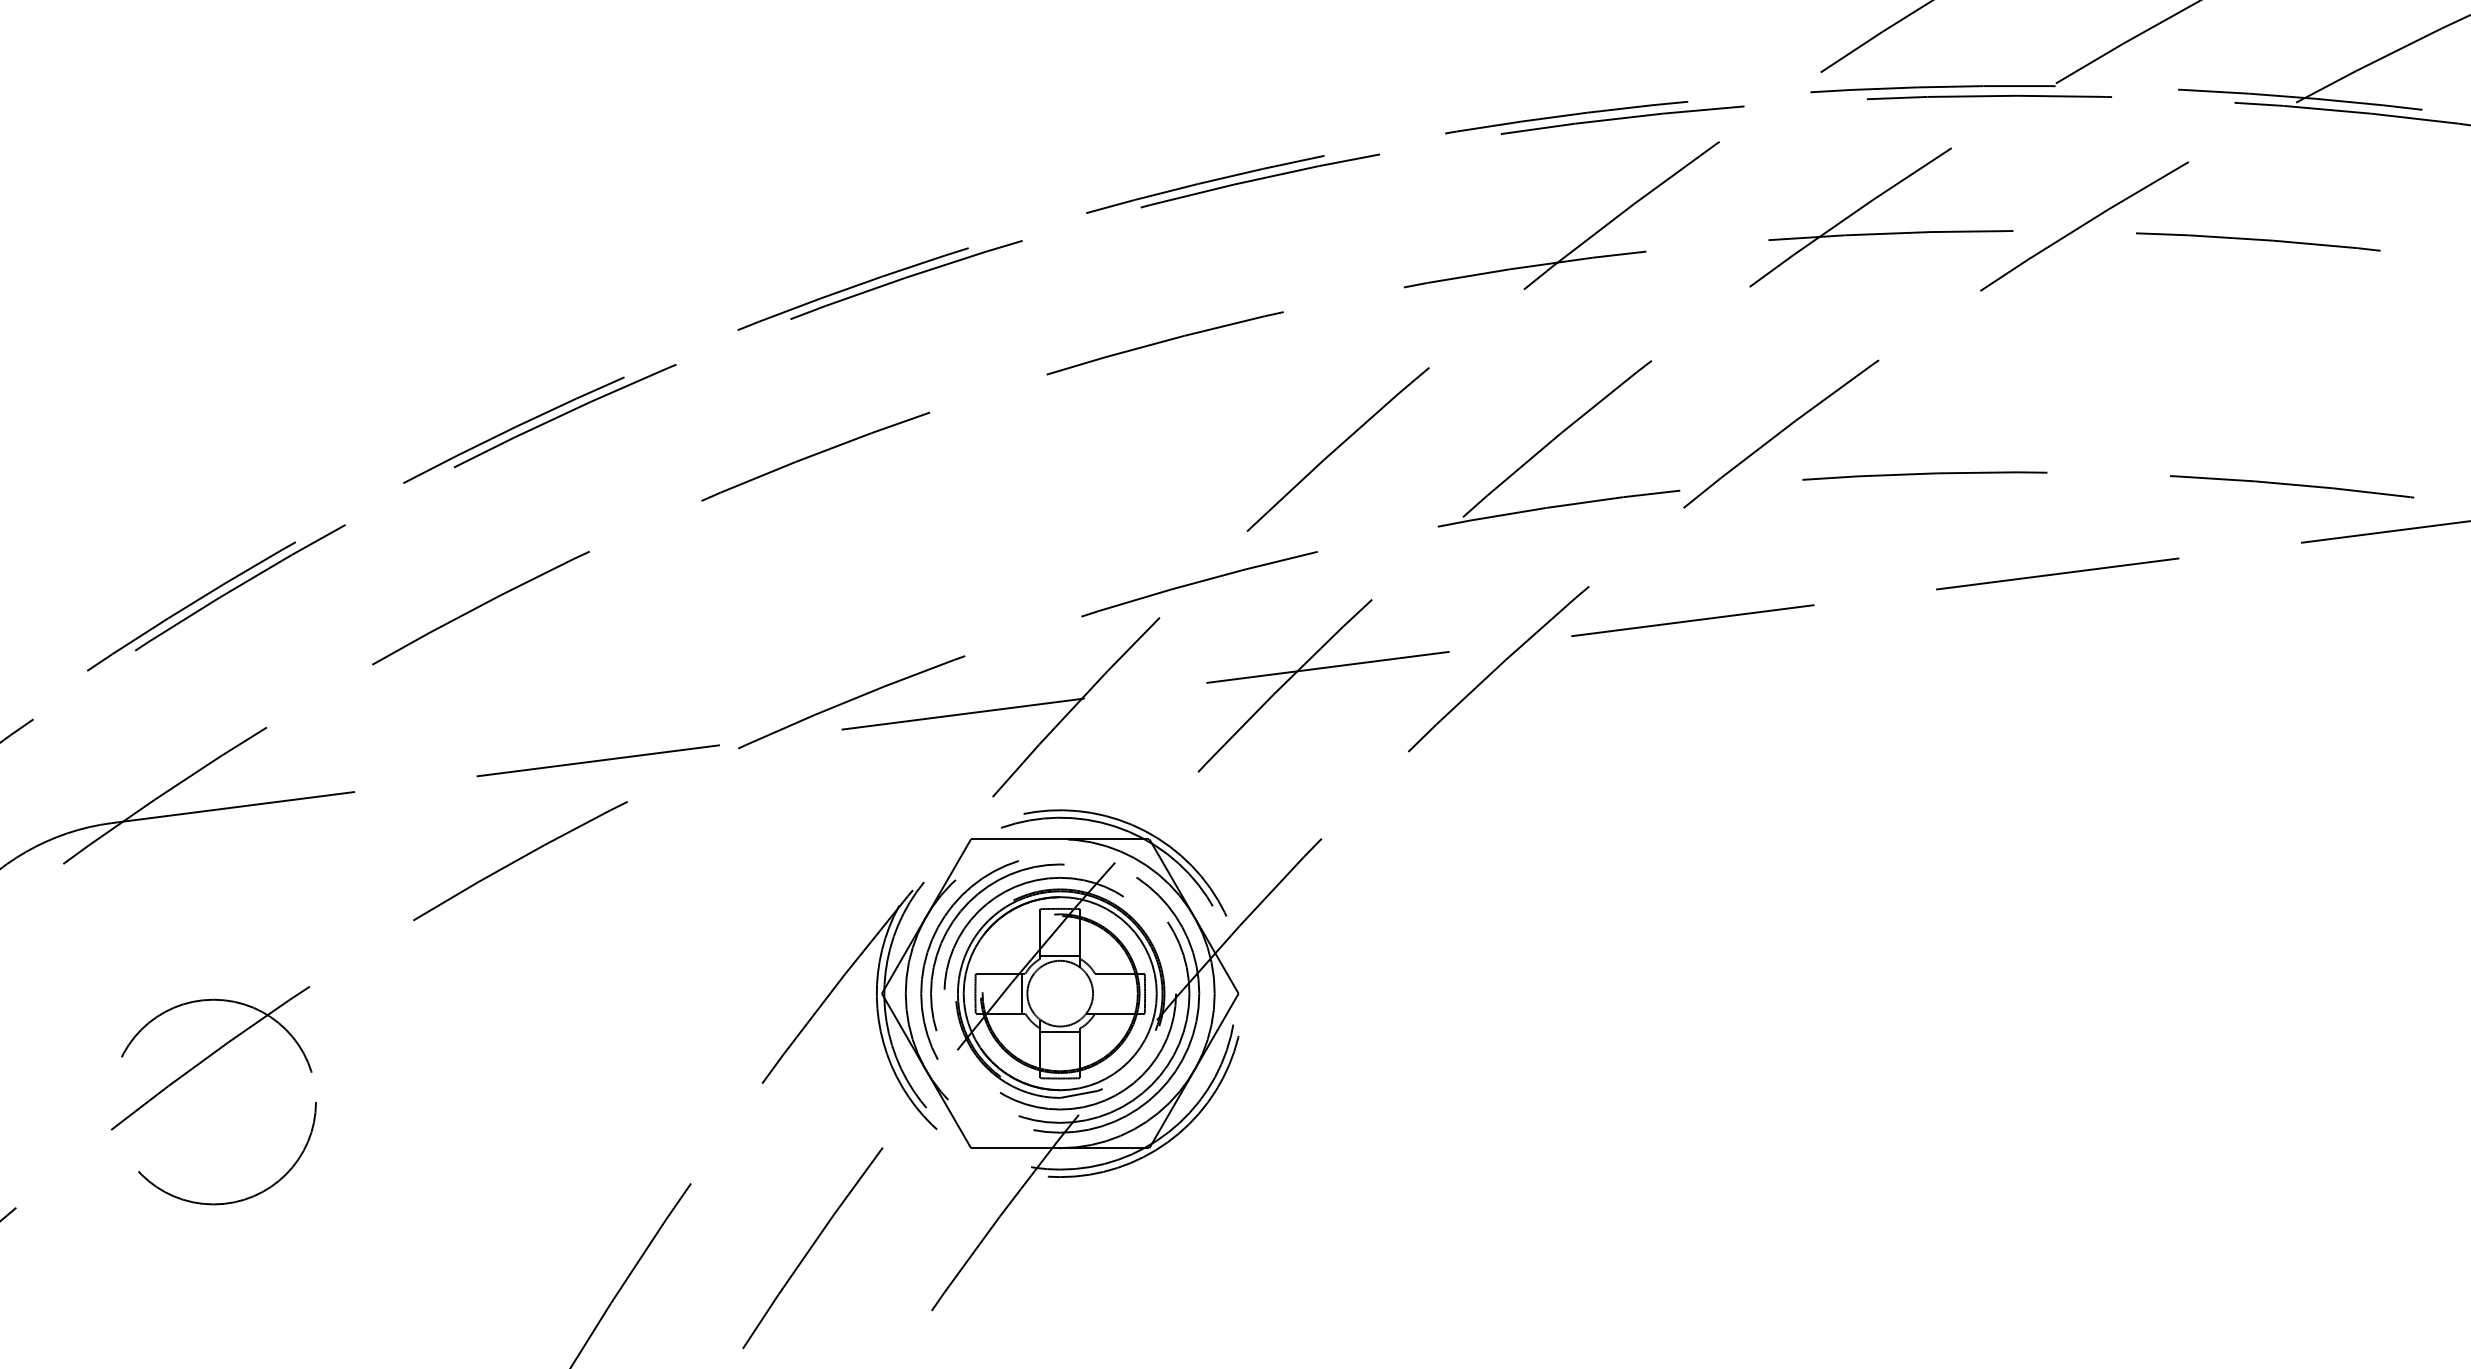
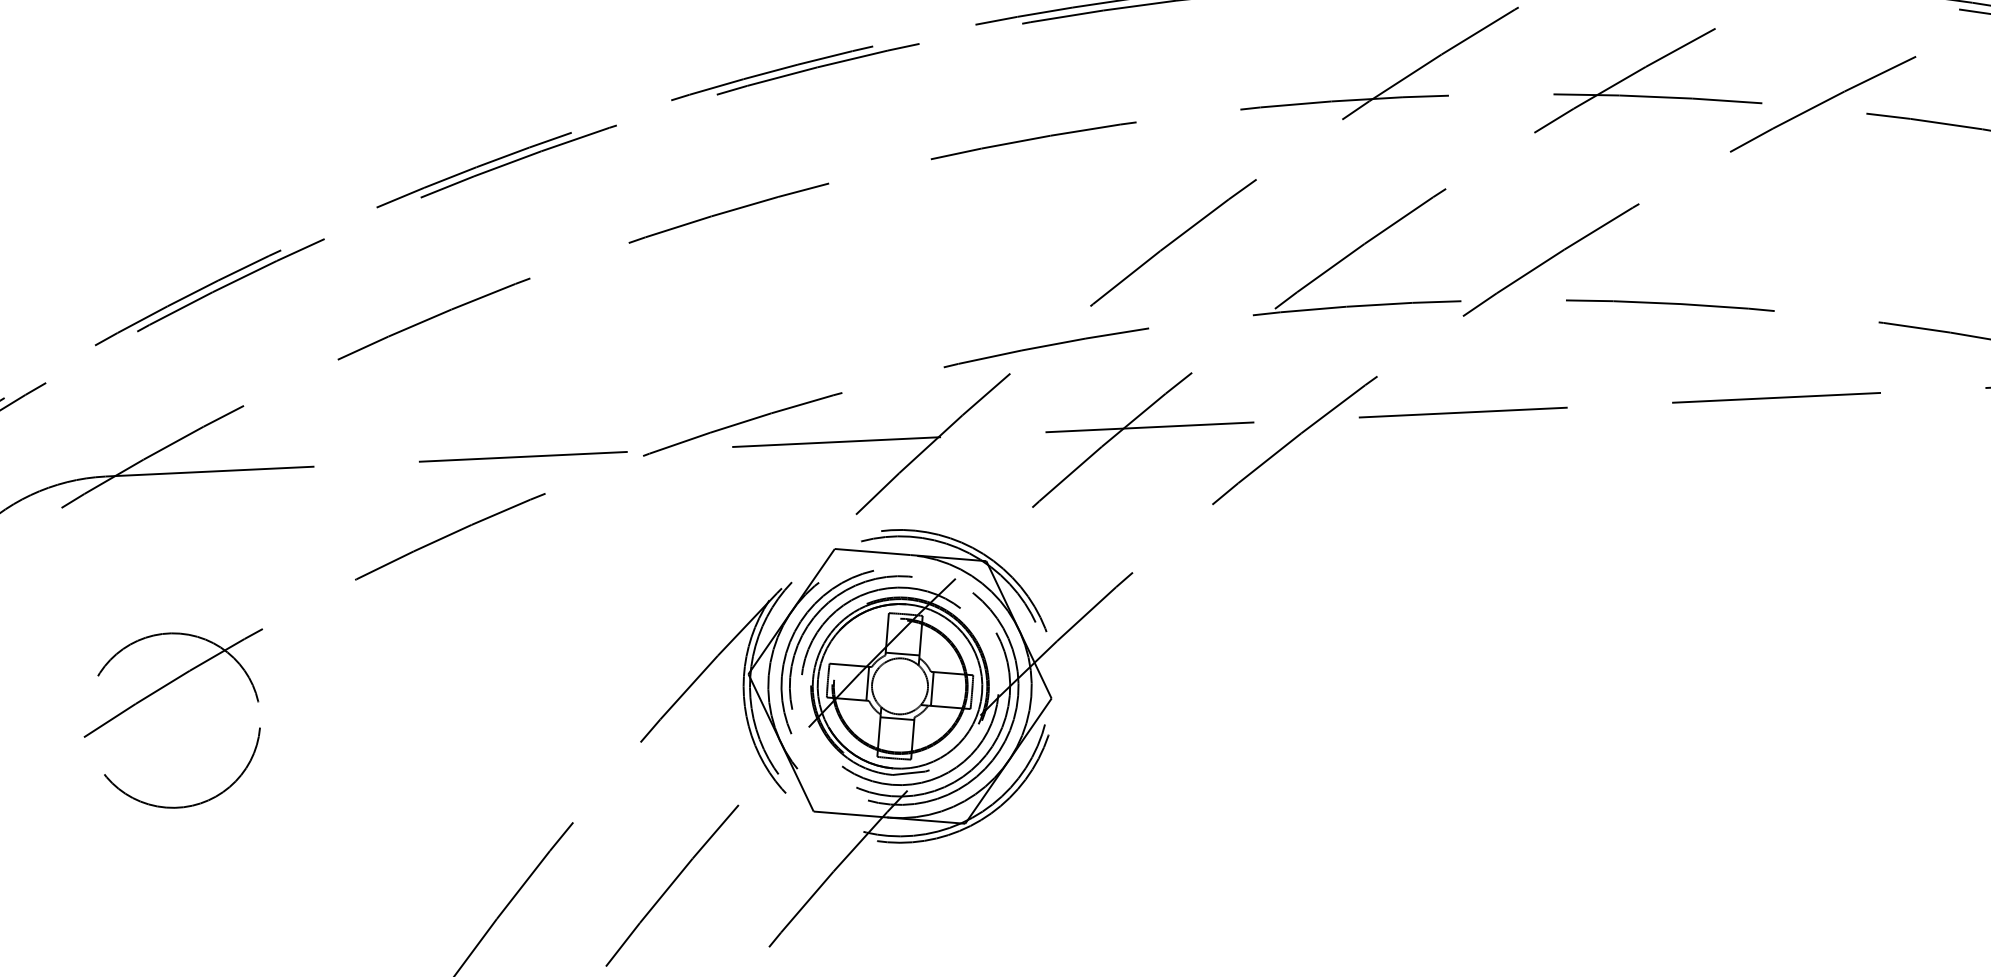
line: (1098, 993) -> (932, 688), added

